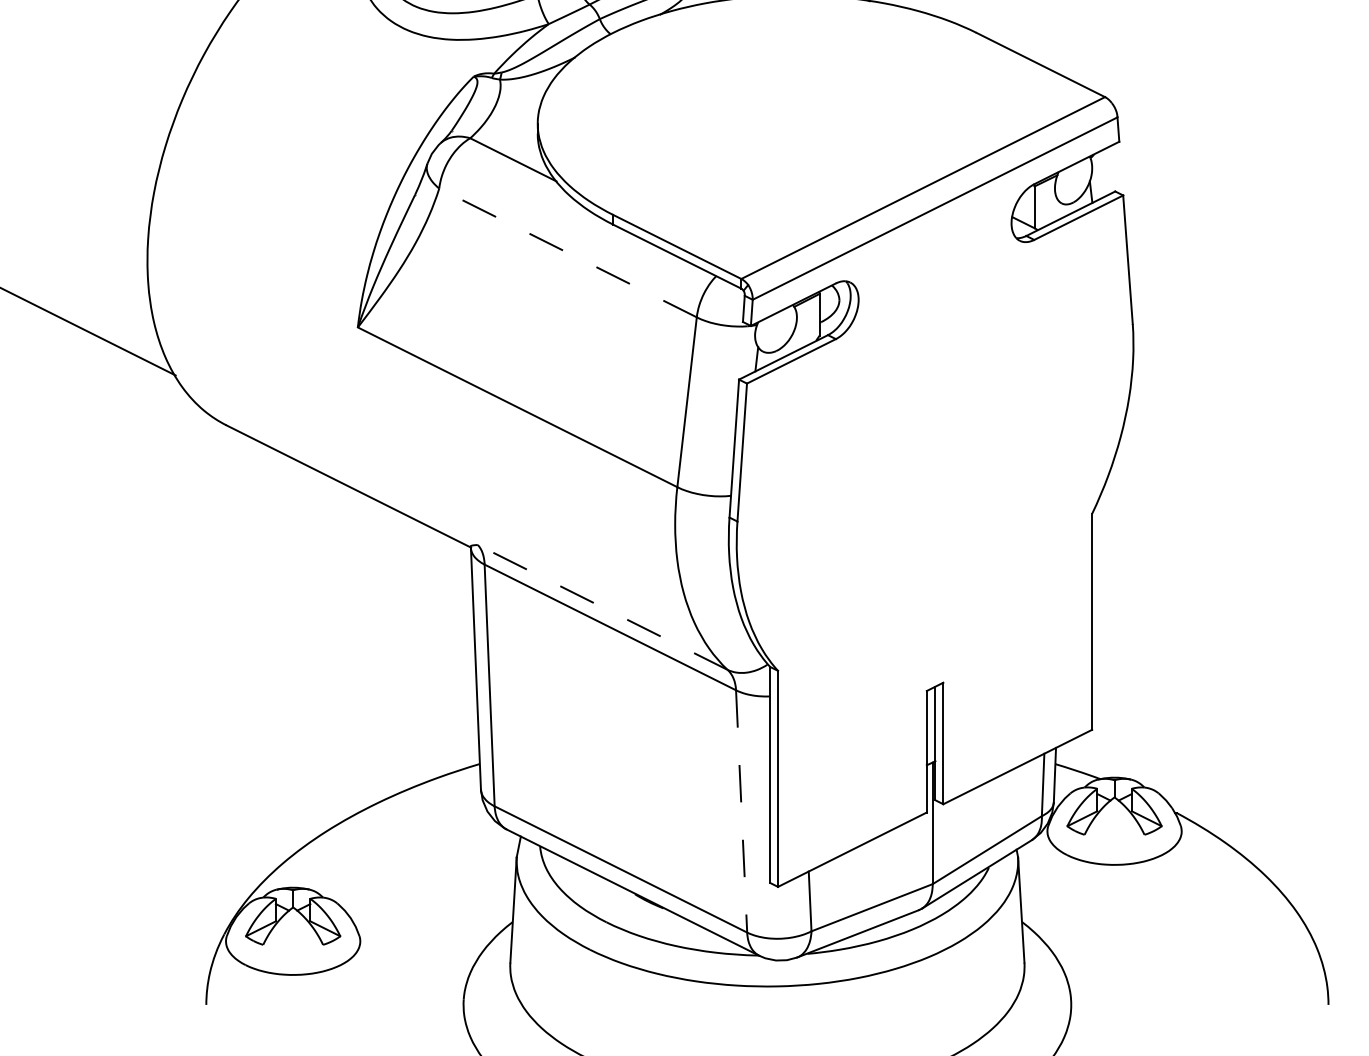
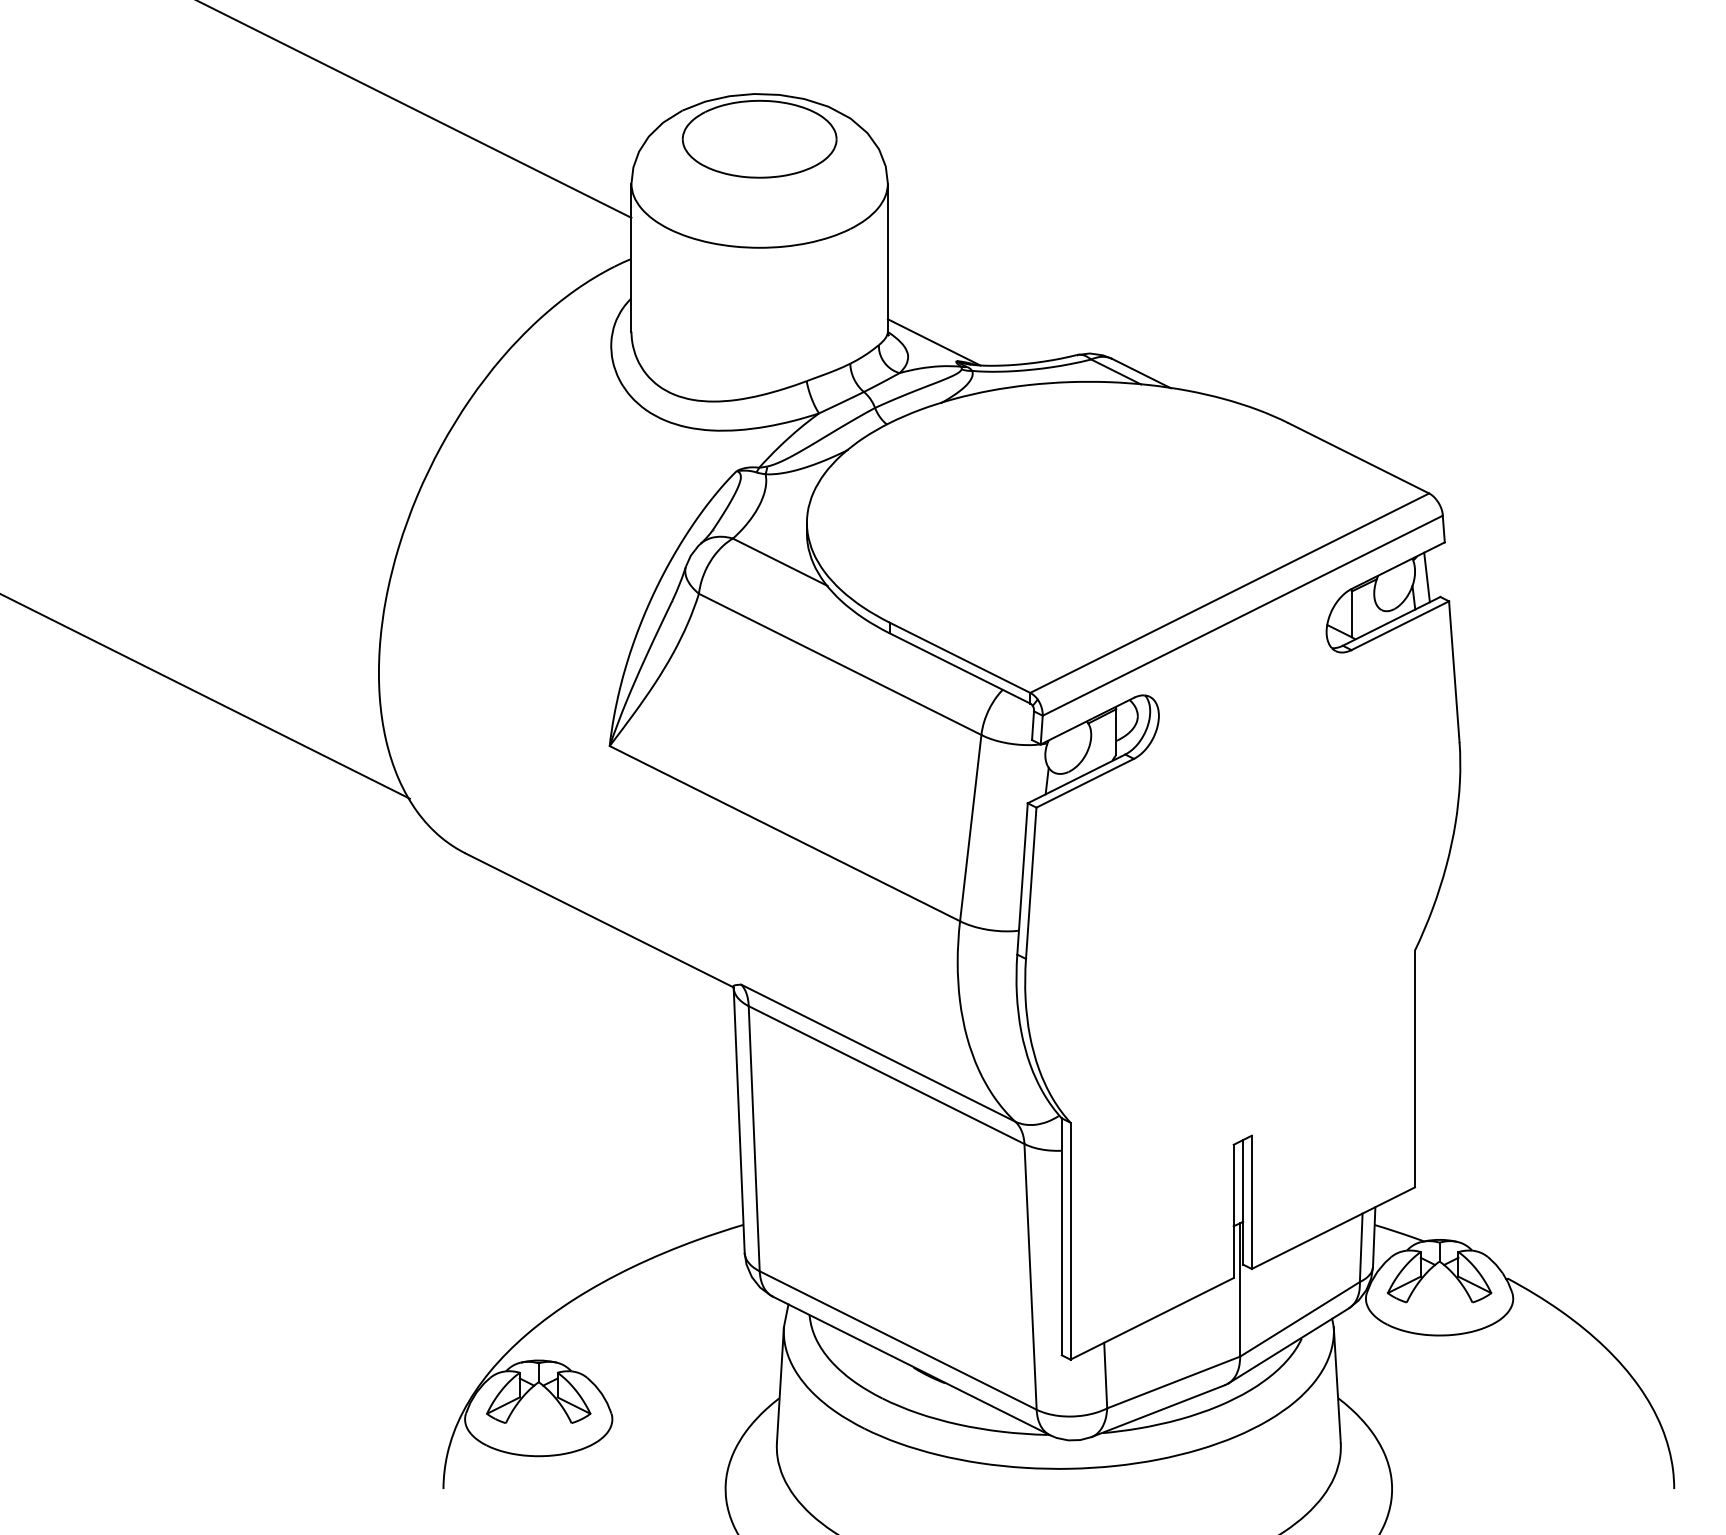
line: (1102, 173) -> (1426, 577), added
line: (568, 253) -> (840, 664), dashed -> solid
line: (602, 606) -> (877, 1052), dashed -> solid
line: (741, 811) -> (1030, 1277), dashed -> solid

